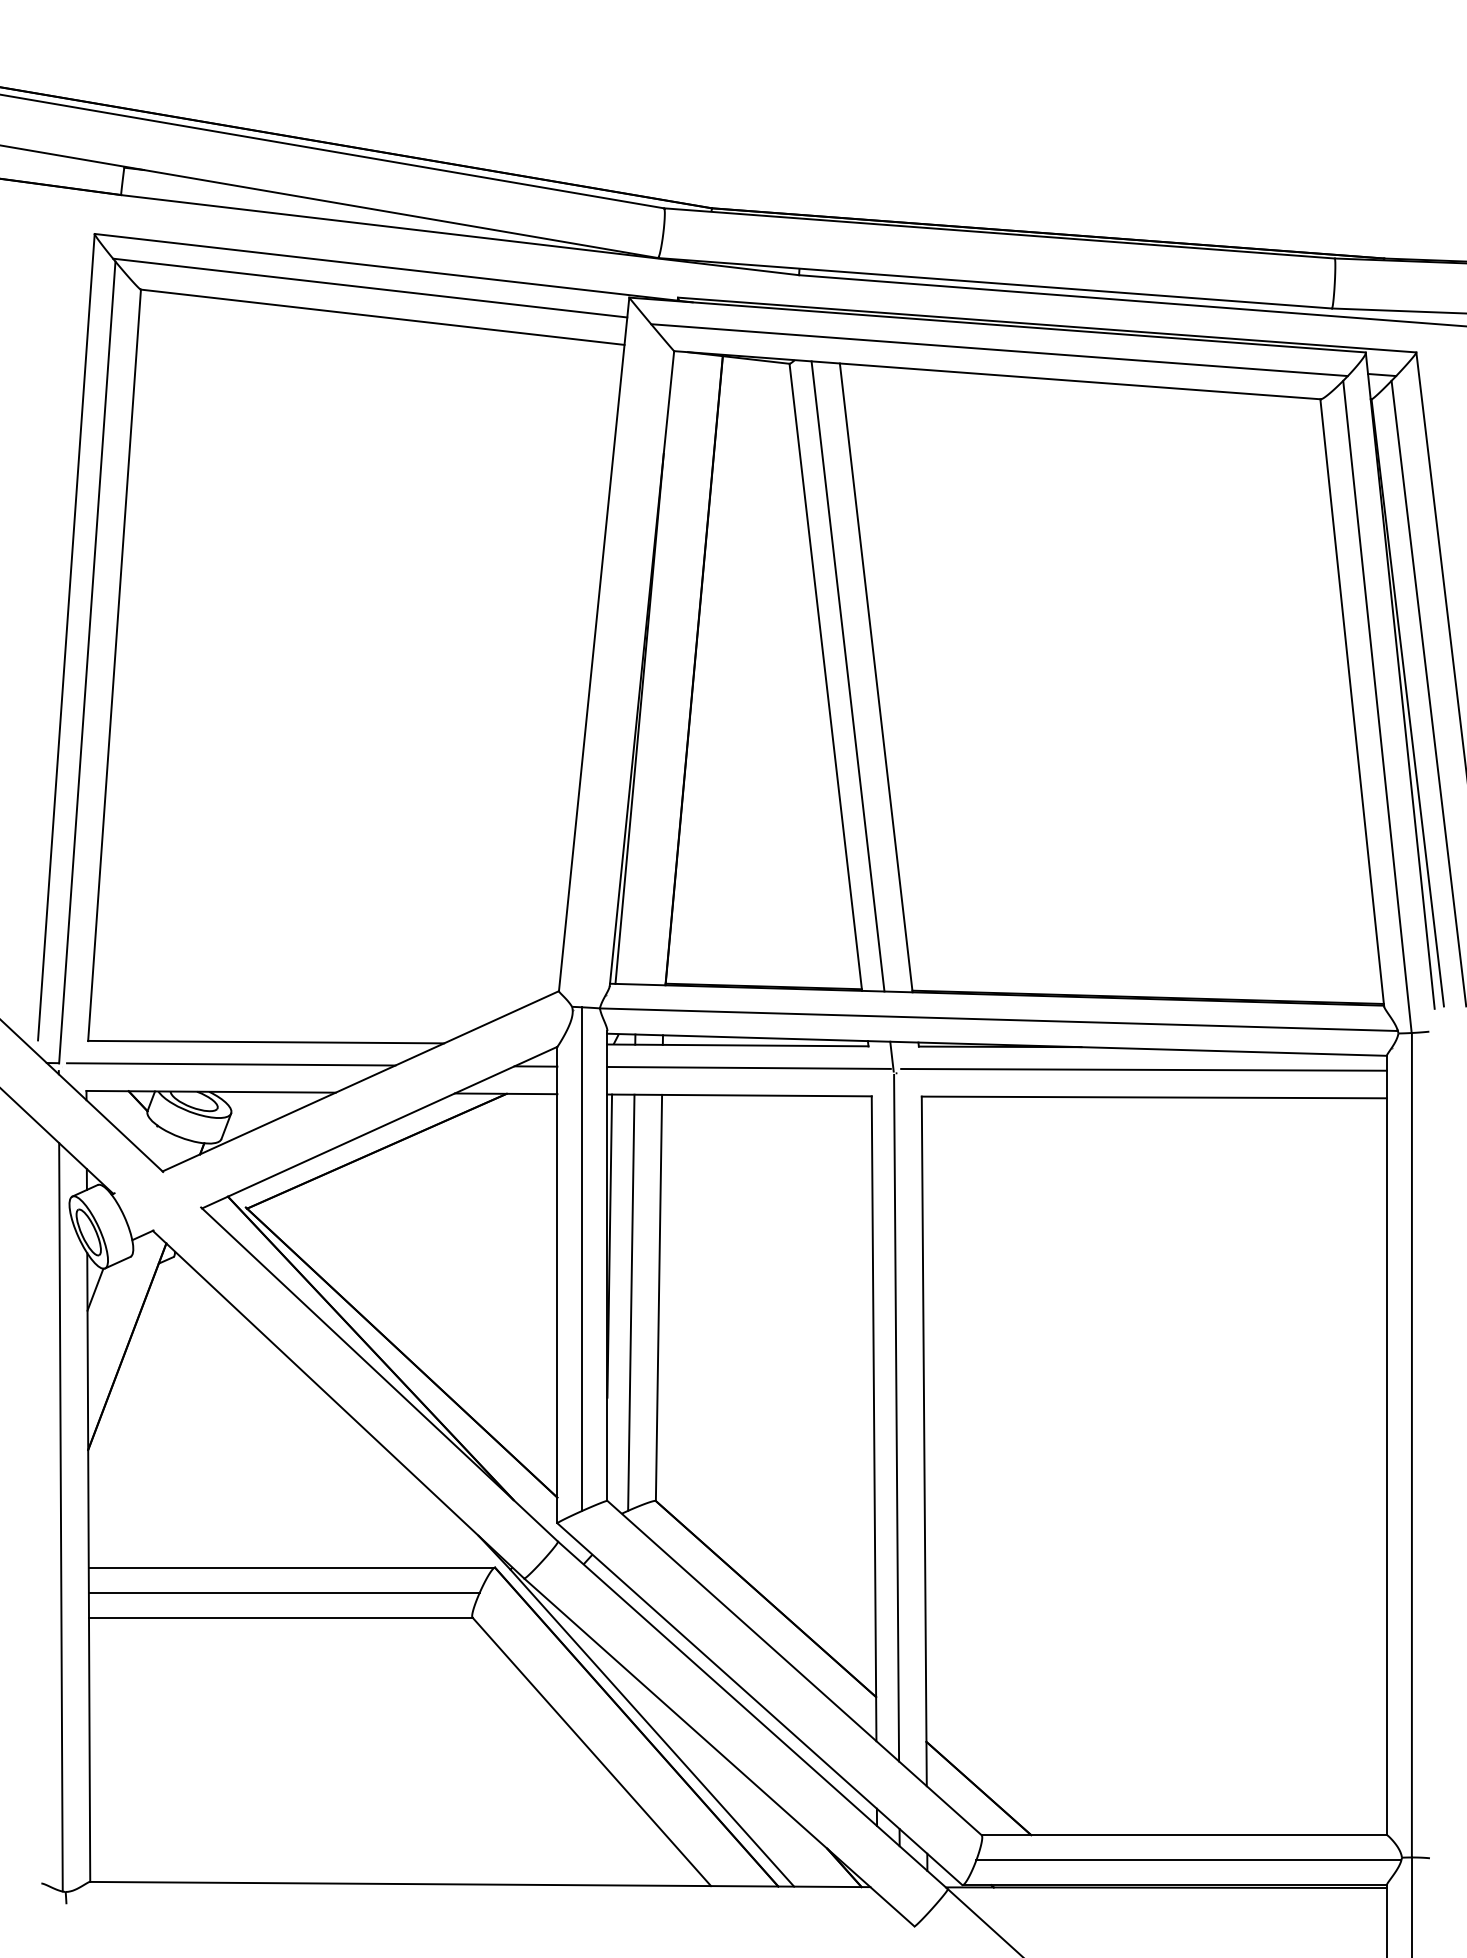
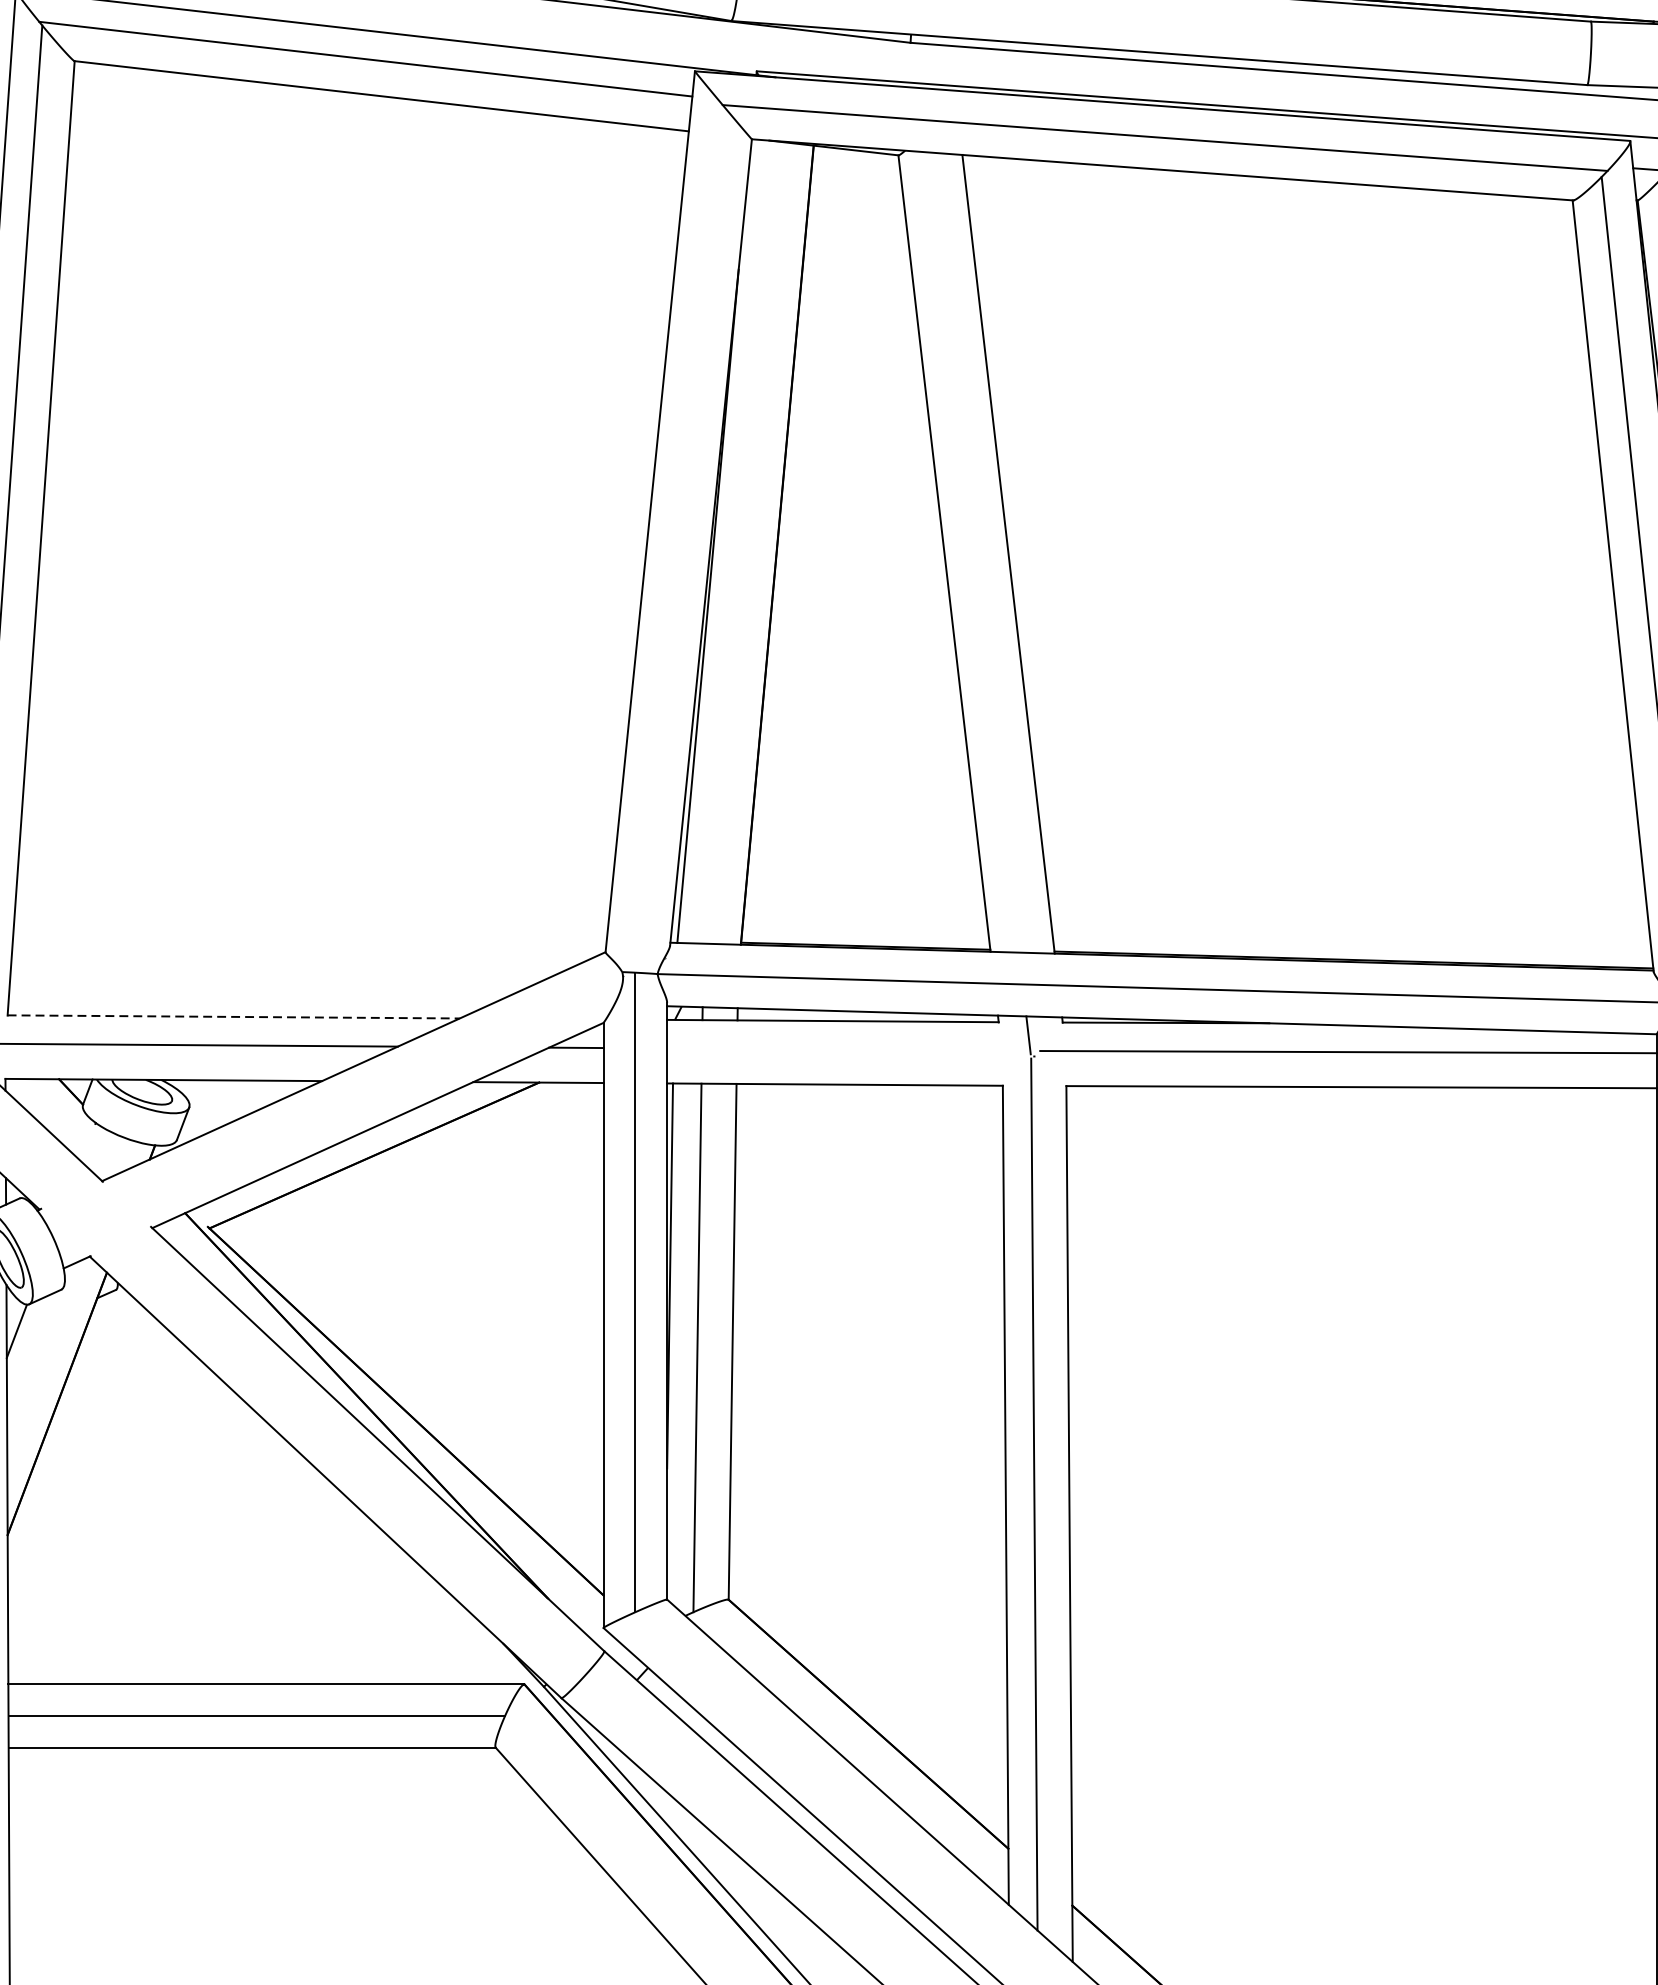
line: (847, 676) -> (972, 552), removed
line: (266, 1042) -> (234, 1017), solid -> dashed
line: (748, 1067) -> (846, 1049), removed

